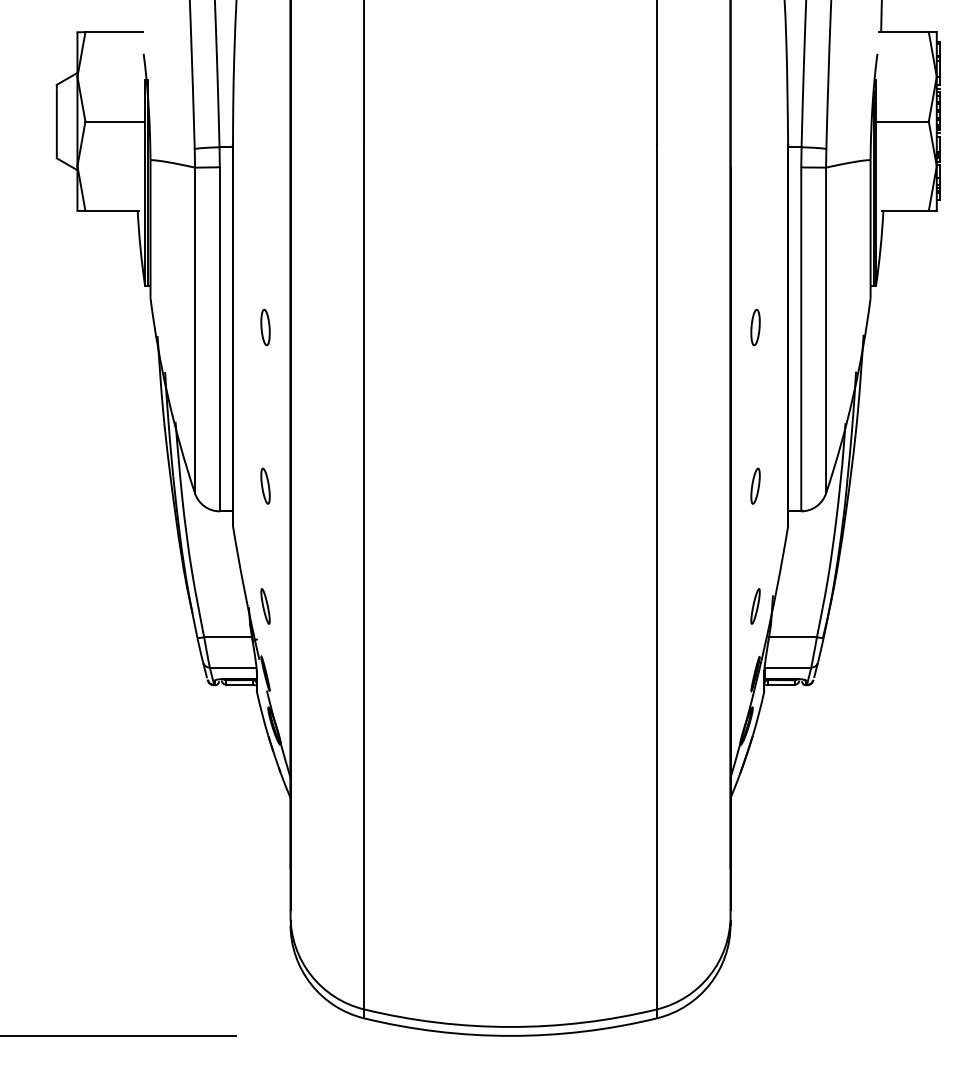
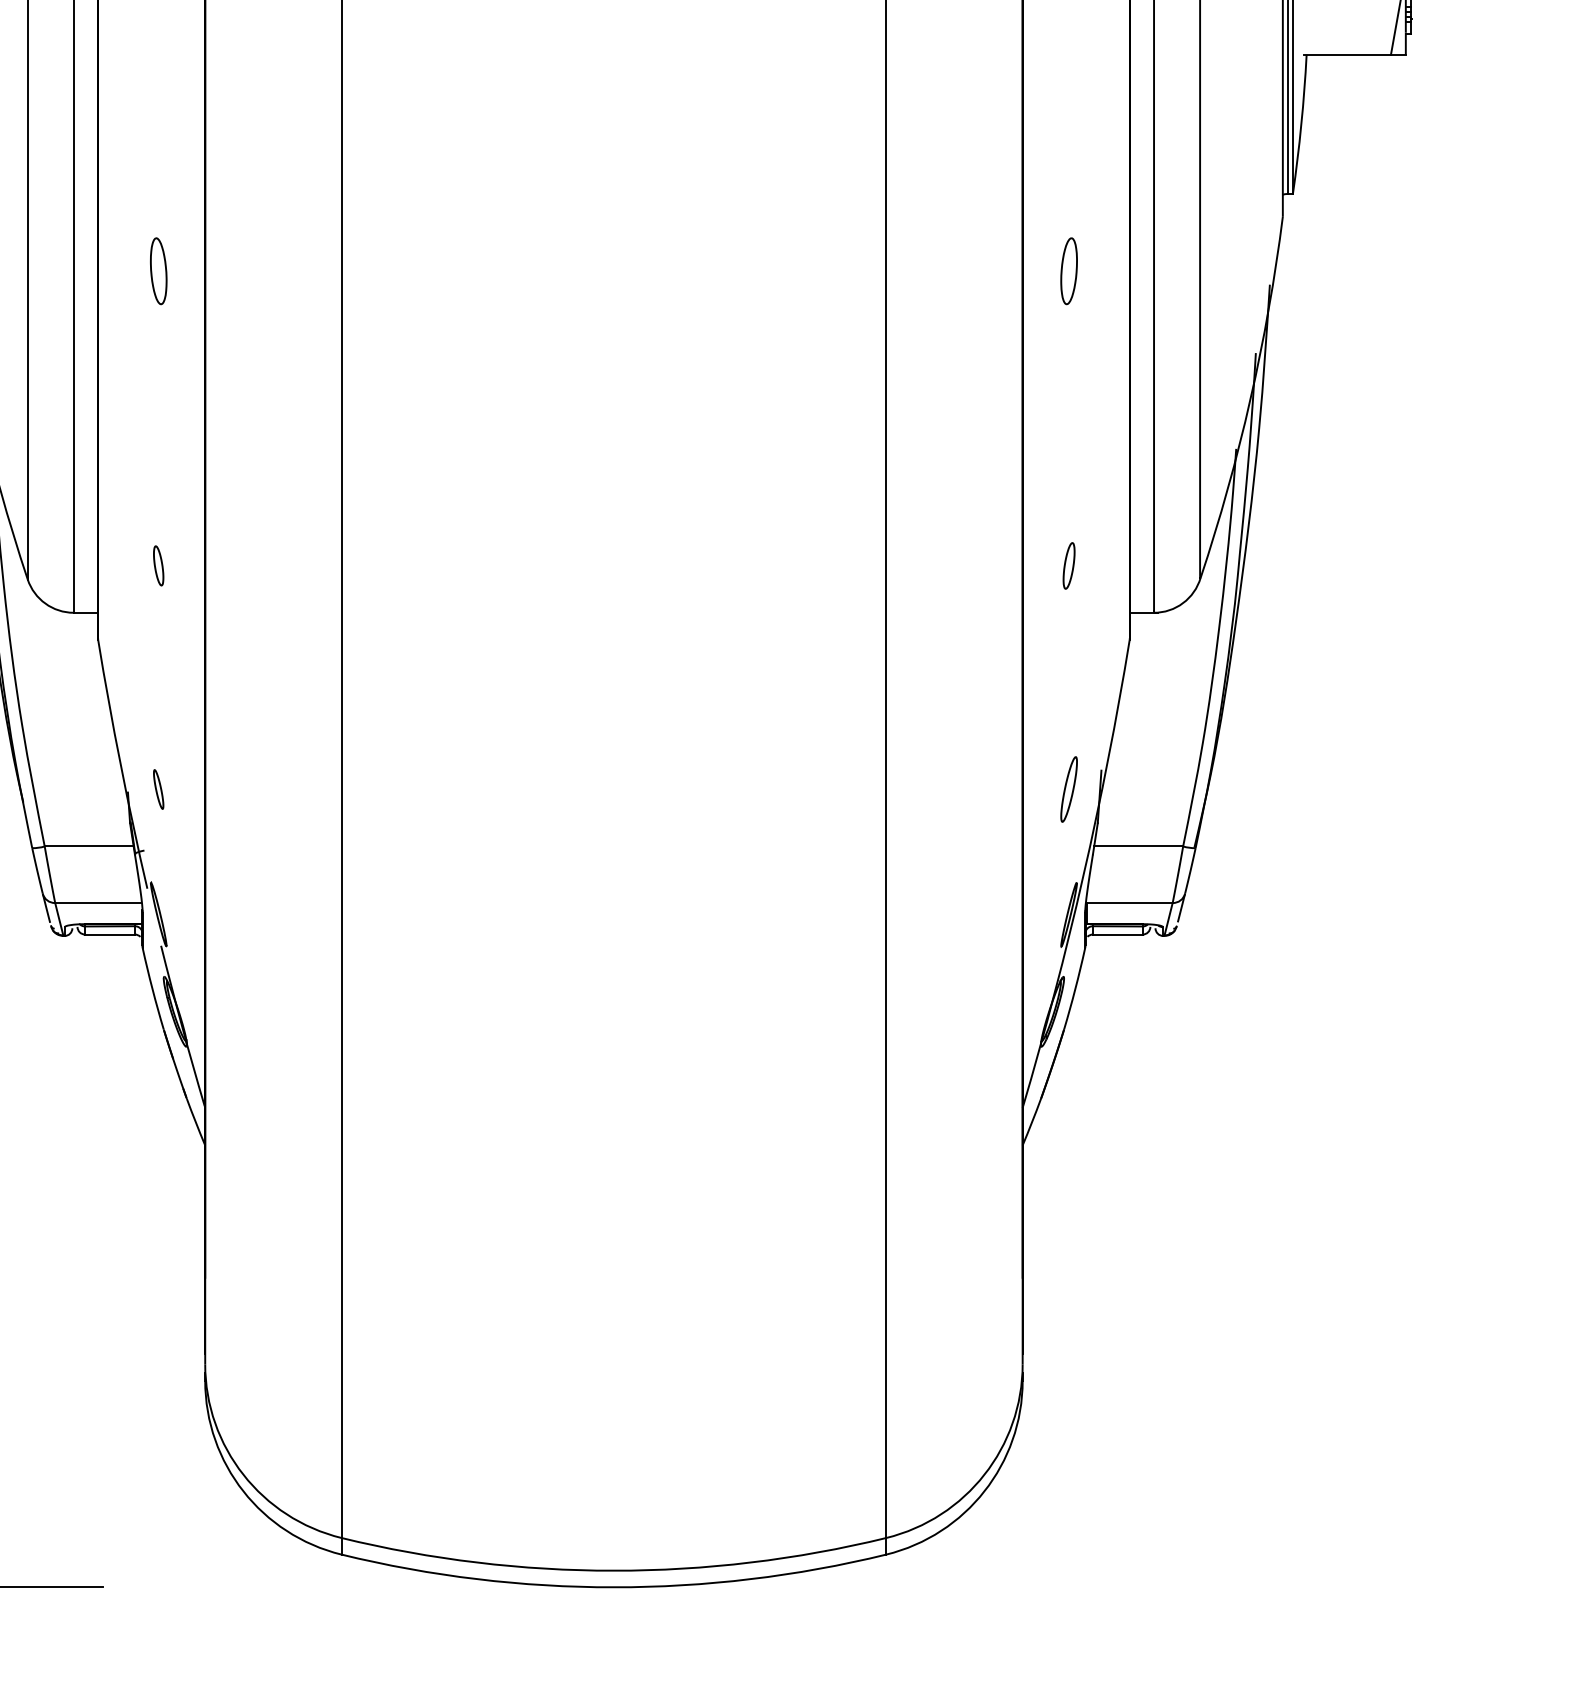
part: (265, 485) -> (158, 564), size x0.6
part: (755, 485) -> (1069, 564), size x0.7
part: (265, 606) -> (158, 789), size x0.6

